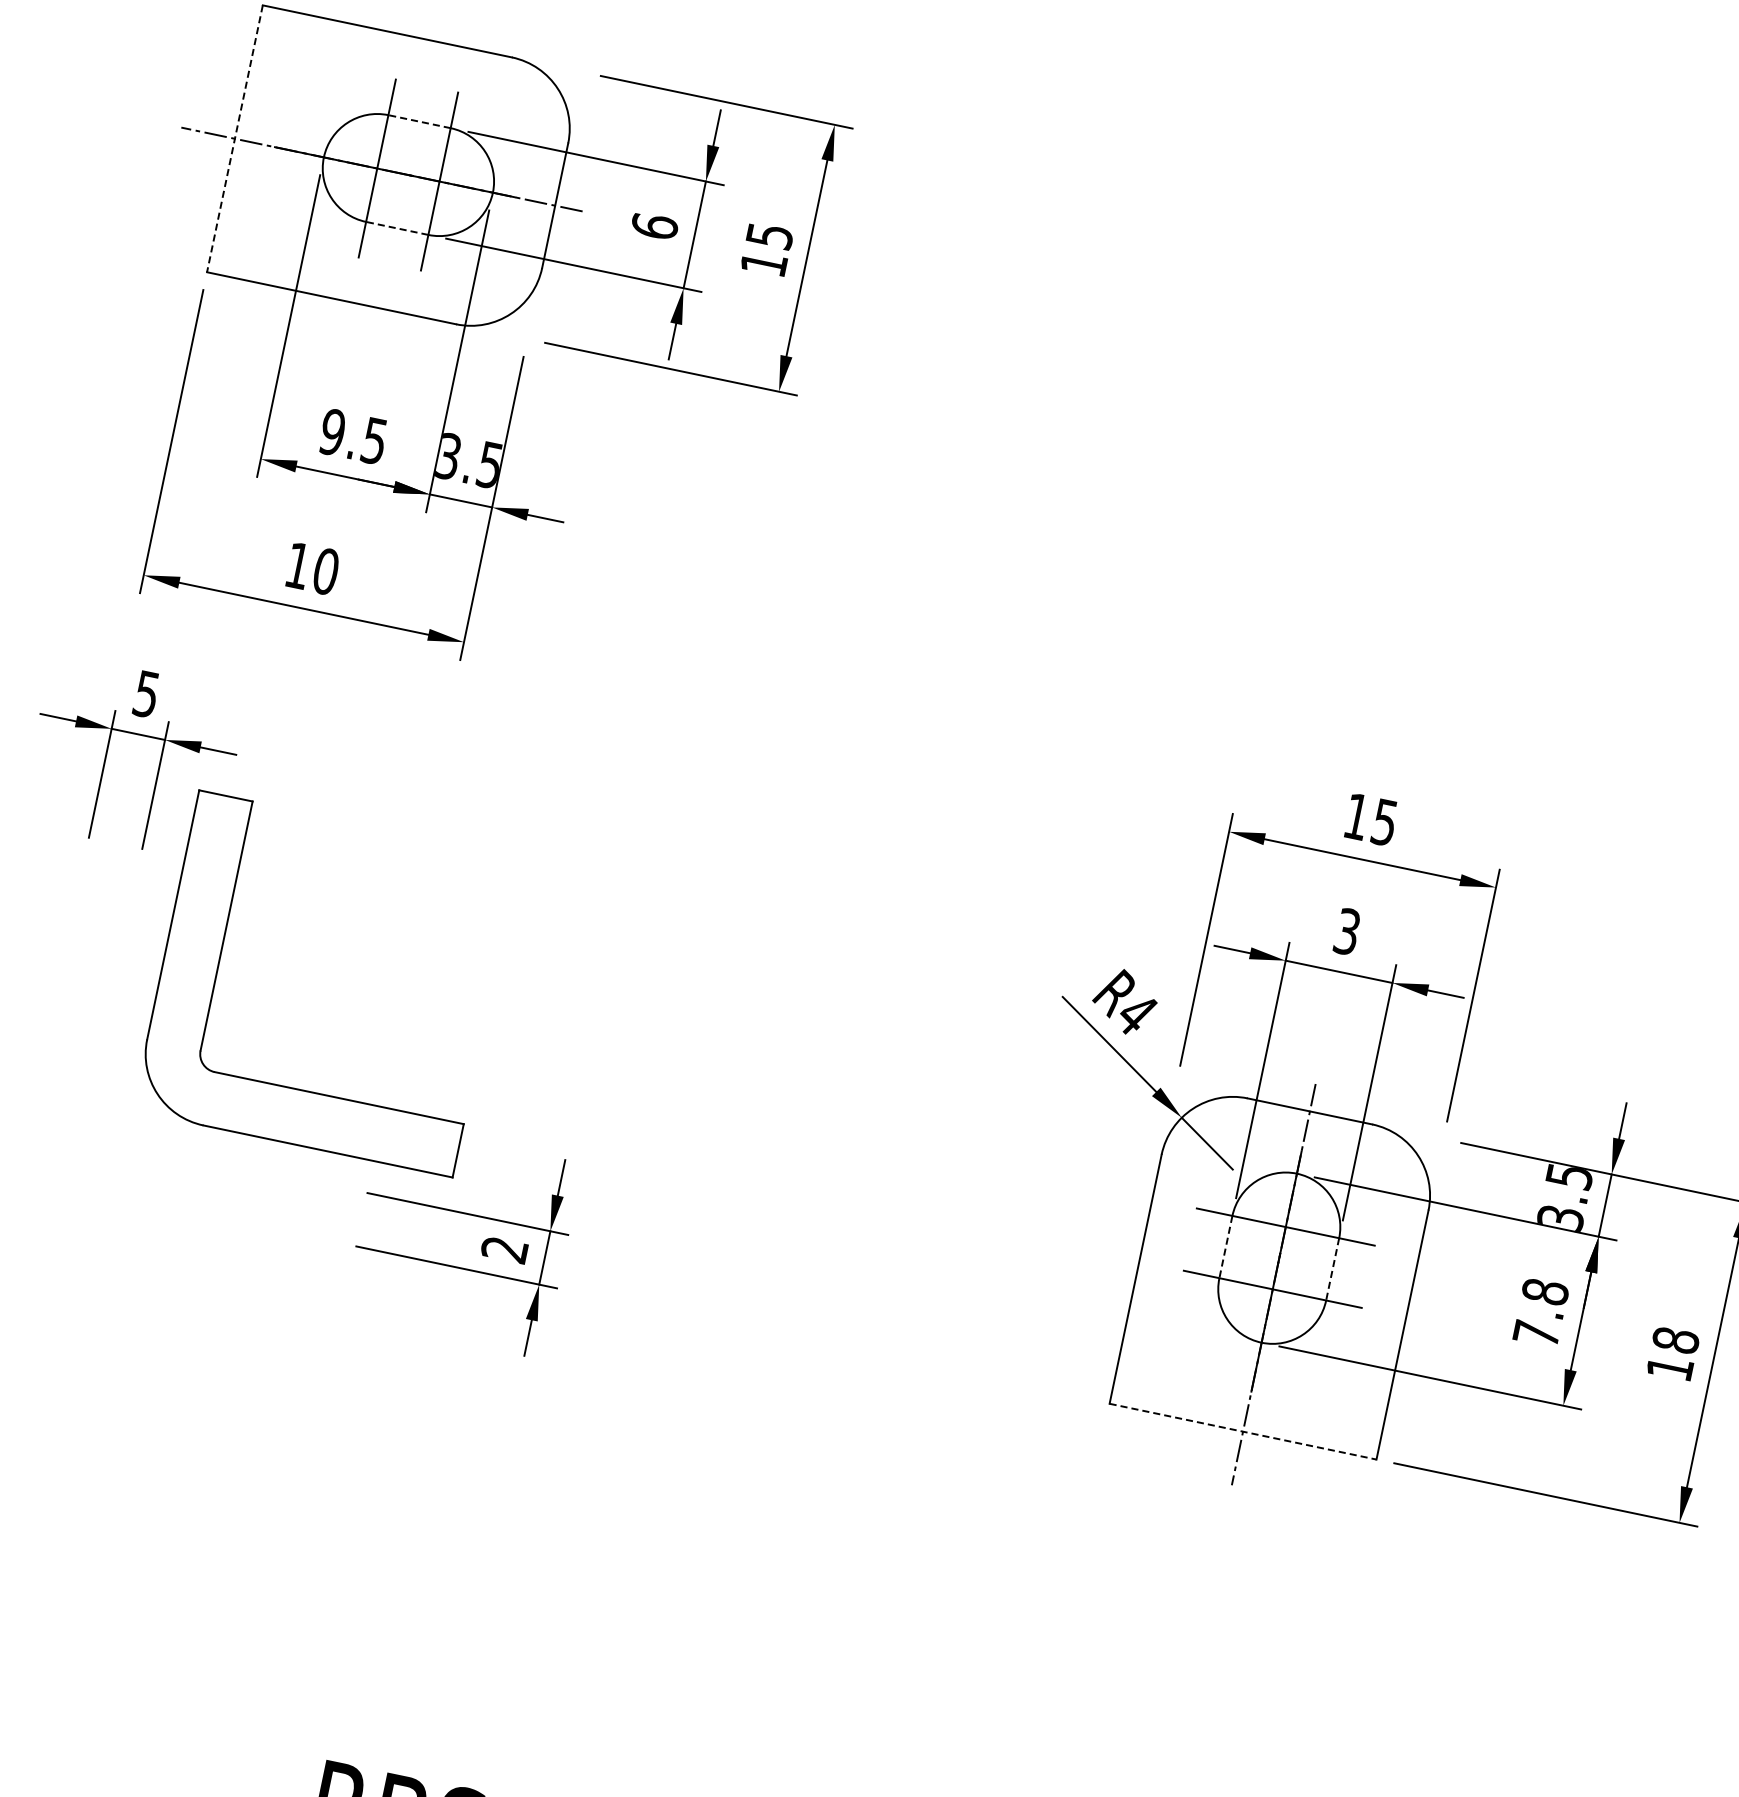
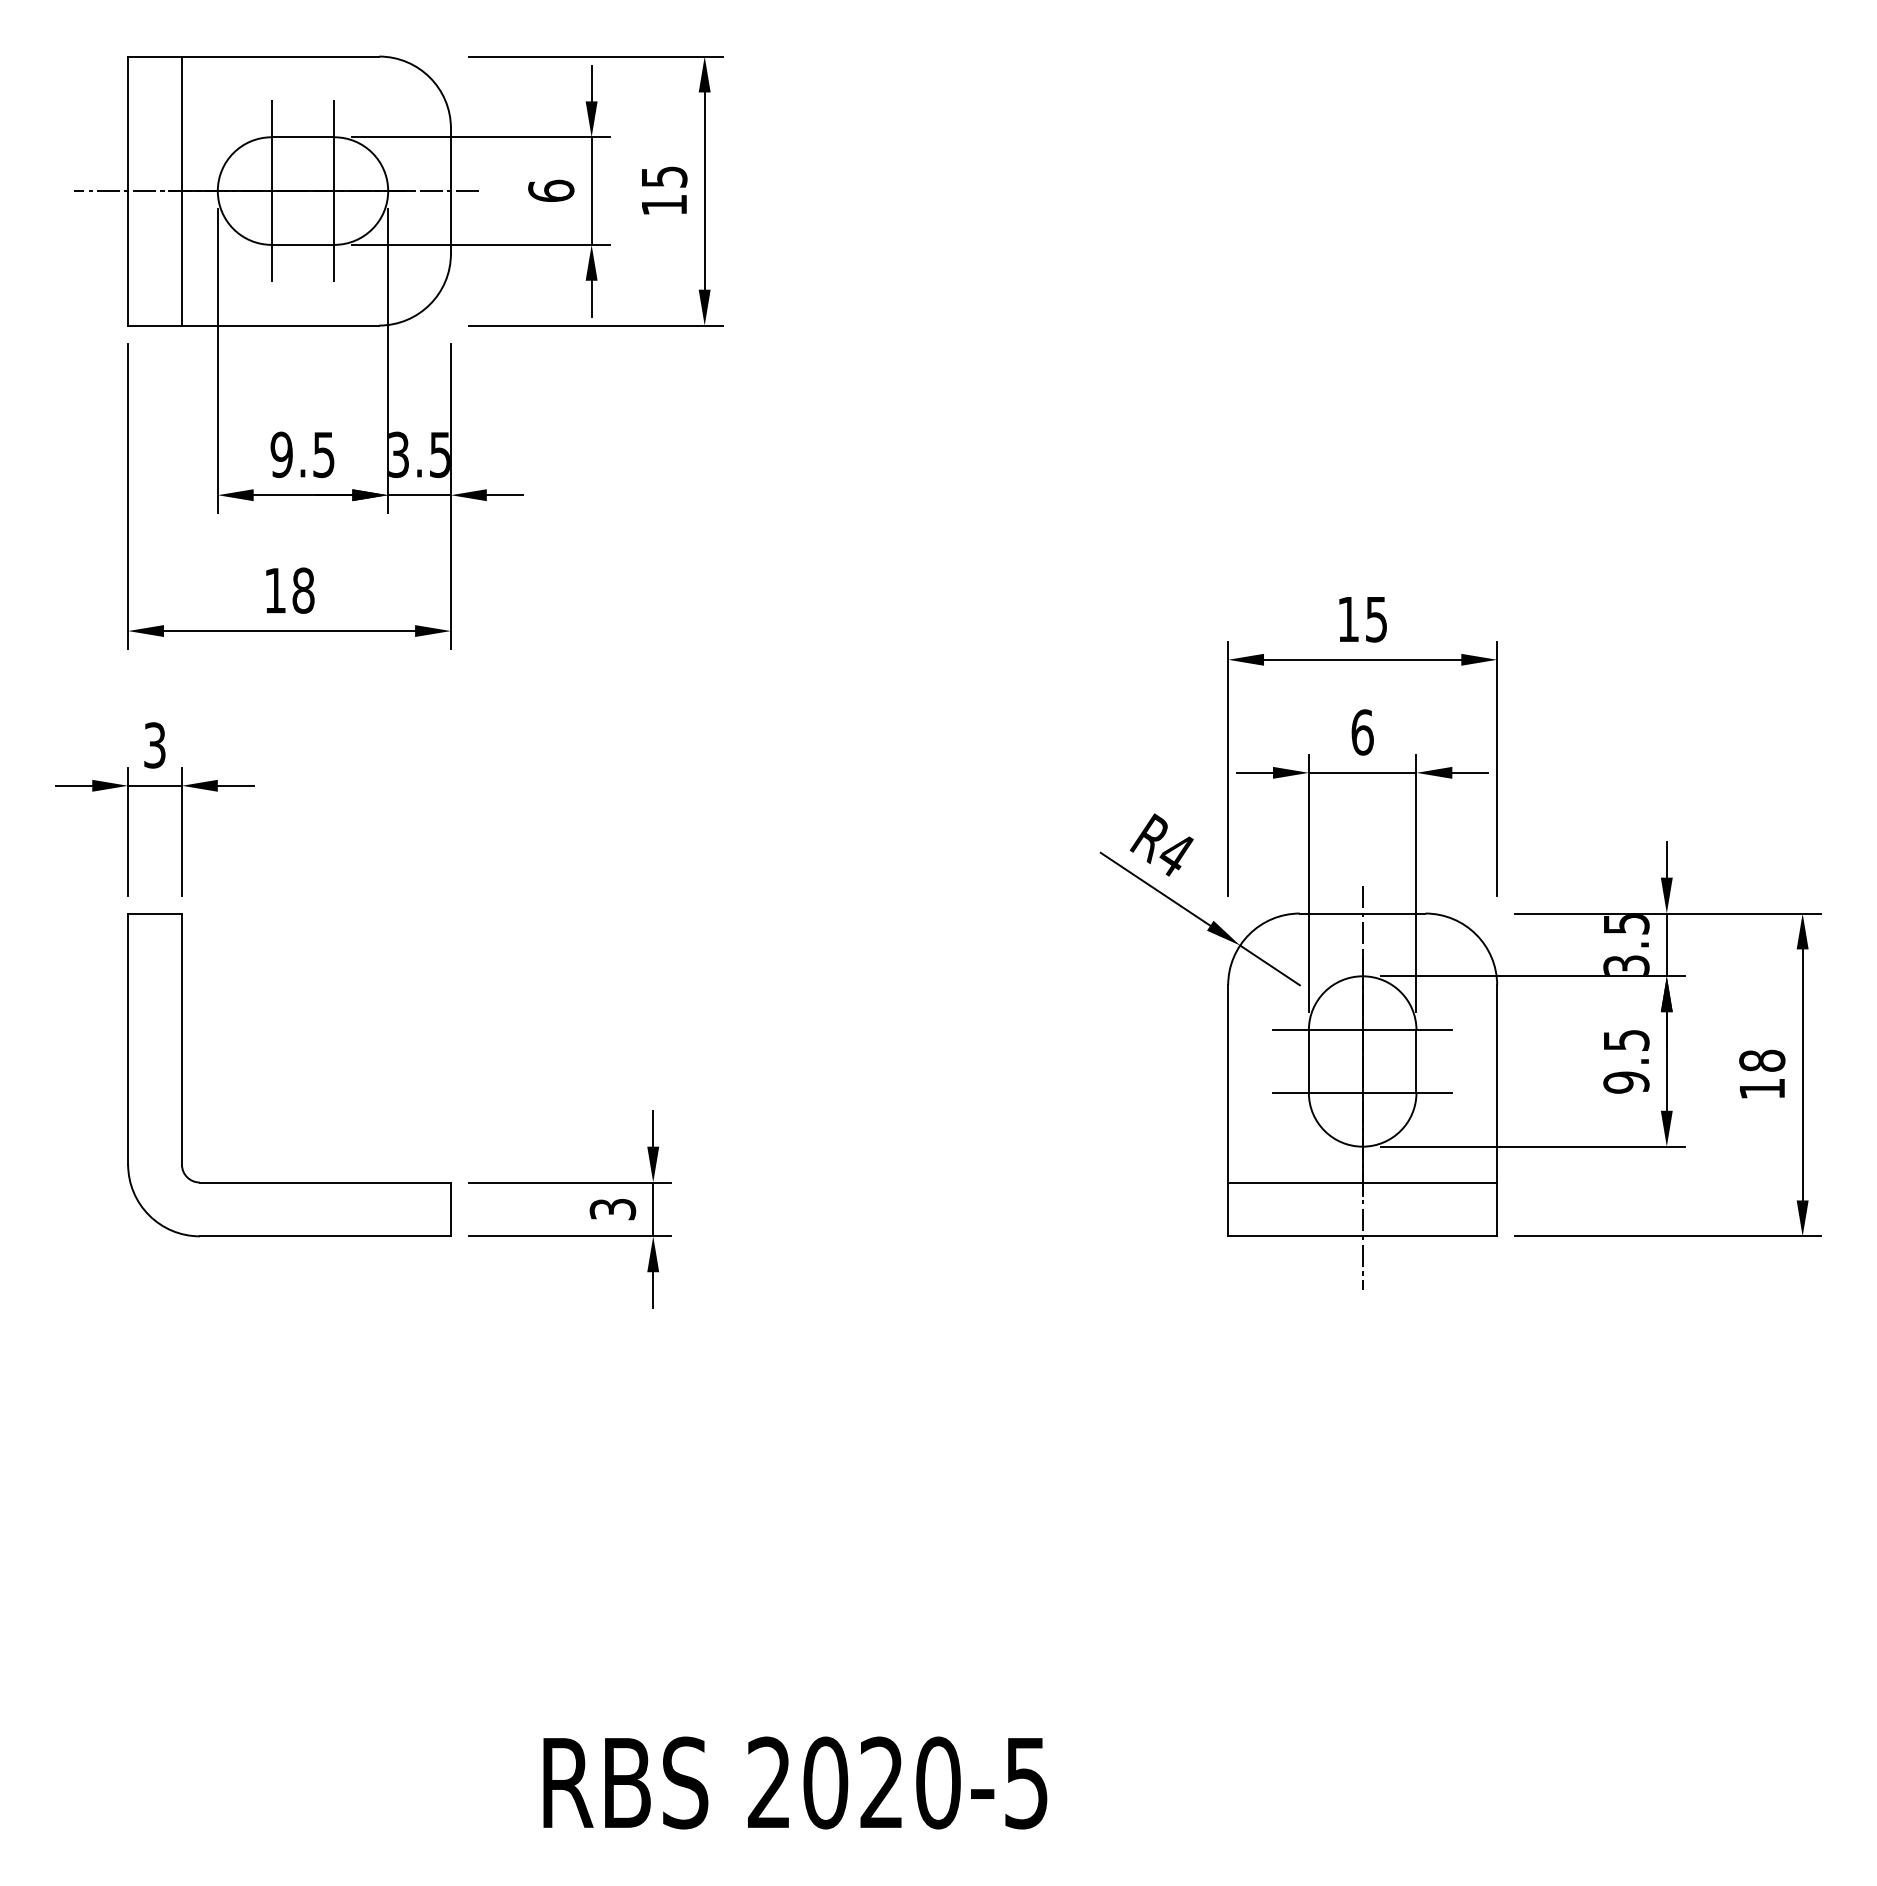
line: (419, 121) -> (302, 137), dashed -> solid
line: (235, 139) -> (128, 191), dashed -> solid
line: (287, 149) -> (181, 190), added
line: (396, 227) -> (302, 244), dashed -> solid
text: (326, 571) -> (303, 590), 10 -> 18
text: (146, 693) -> (154, 744), 5 -> 3
text: (1347, 931) -> (1362, 732), 3 -> 6
part: (219, 962) -> (182, 1075), moved
line: (1225, 1246) -> (1308, 1061), dashed -> solid
text: (505, 1249) -> (613, 1209), 2 -> 3
line: (1332, 1269) -> (1416, 1061), dashed -> solid
text: (1541, 1312) -> (1626, 1061), 7.8 -> 9.5
line: (1254, 1378) -> (1362, 1182), added
line: (1242, 1431) -> (1362, 1236), dashed -> solid

